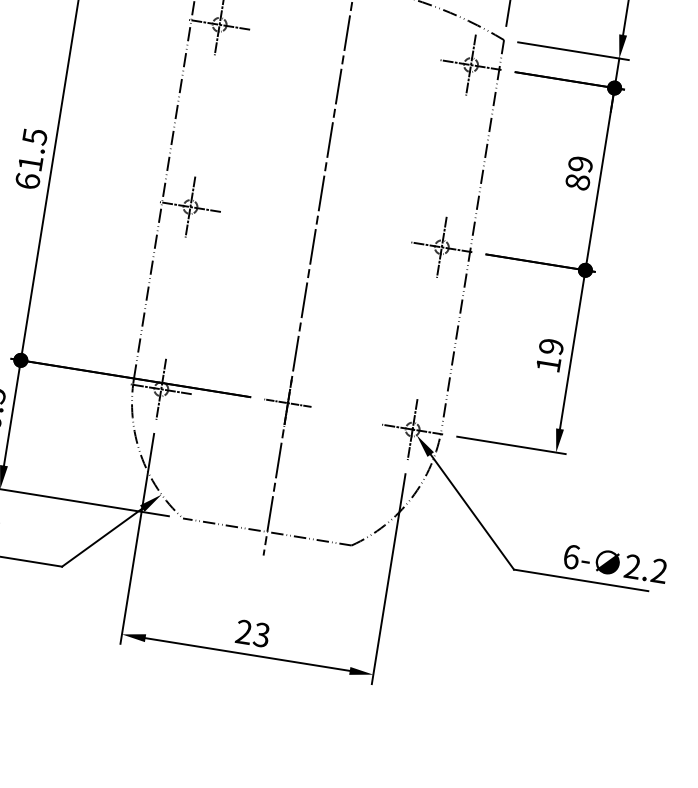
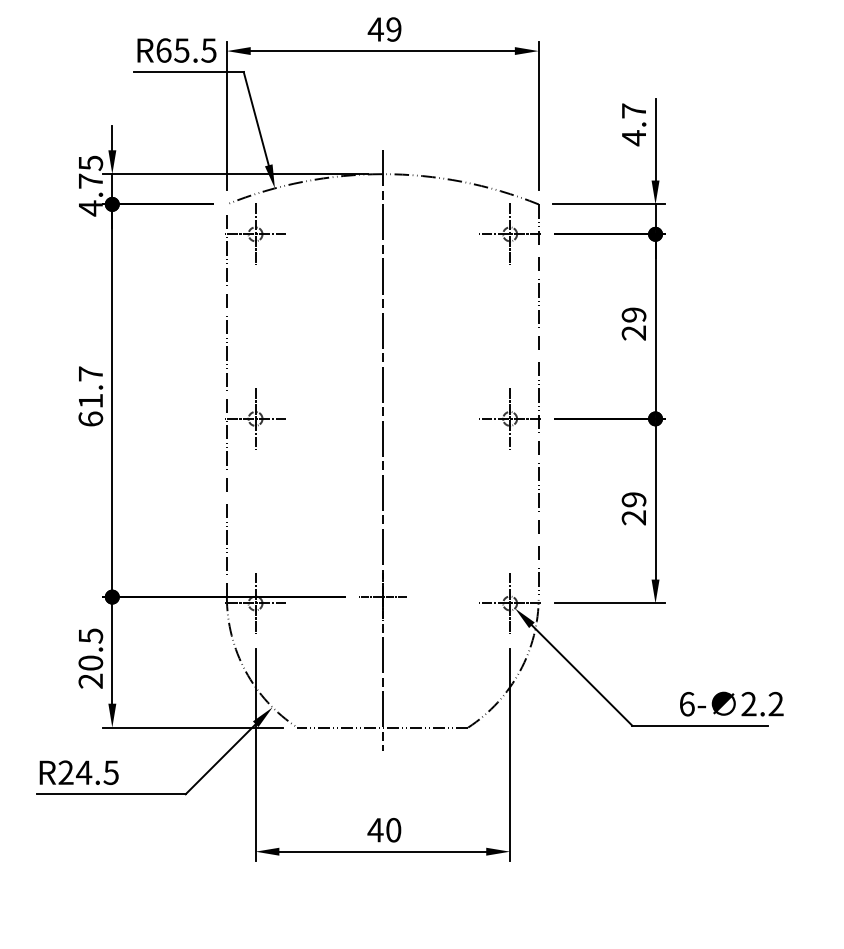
text: (35, 136) -> (91, 373), 61.5 -> 61.7
text: (577, 181) -> (633, 332), 89 -> 29
text: (548, 364) -> (633, 517), 19 -> 29
text: (252, 632) -> (384, 829), 23 -> 40

